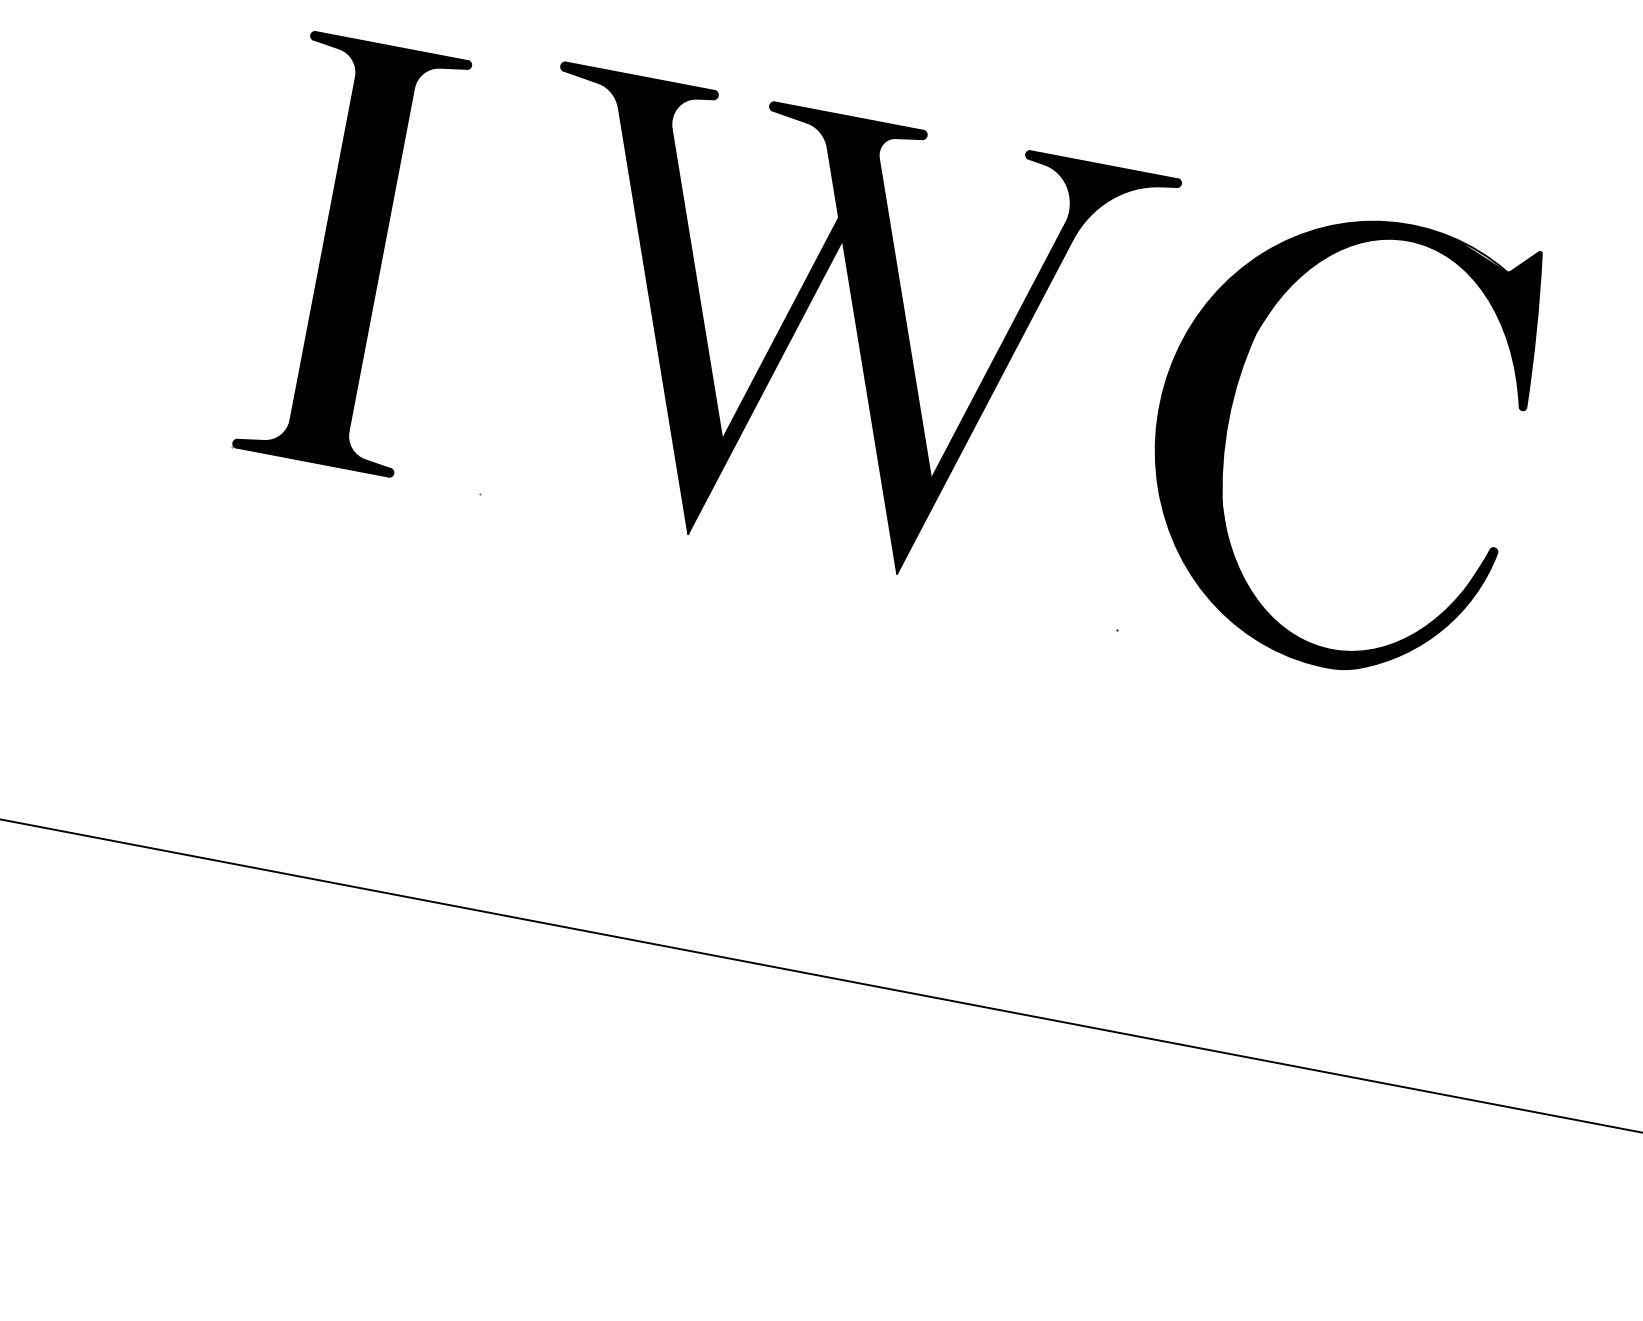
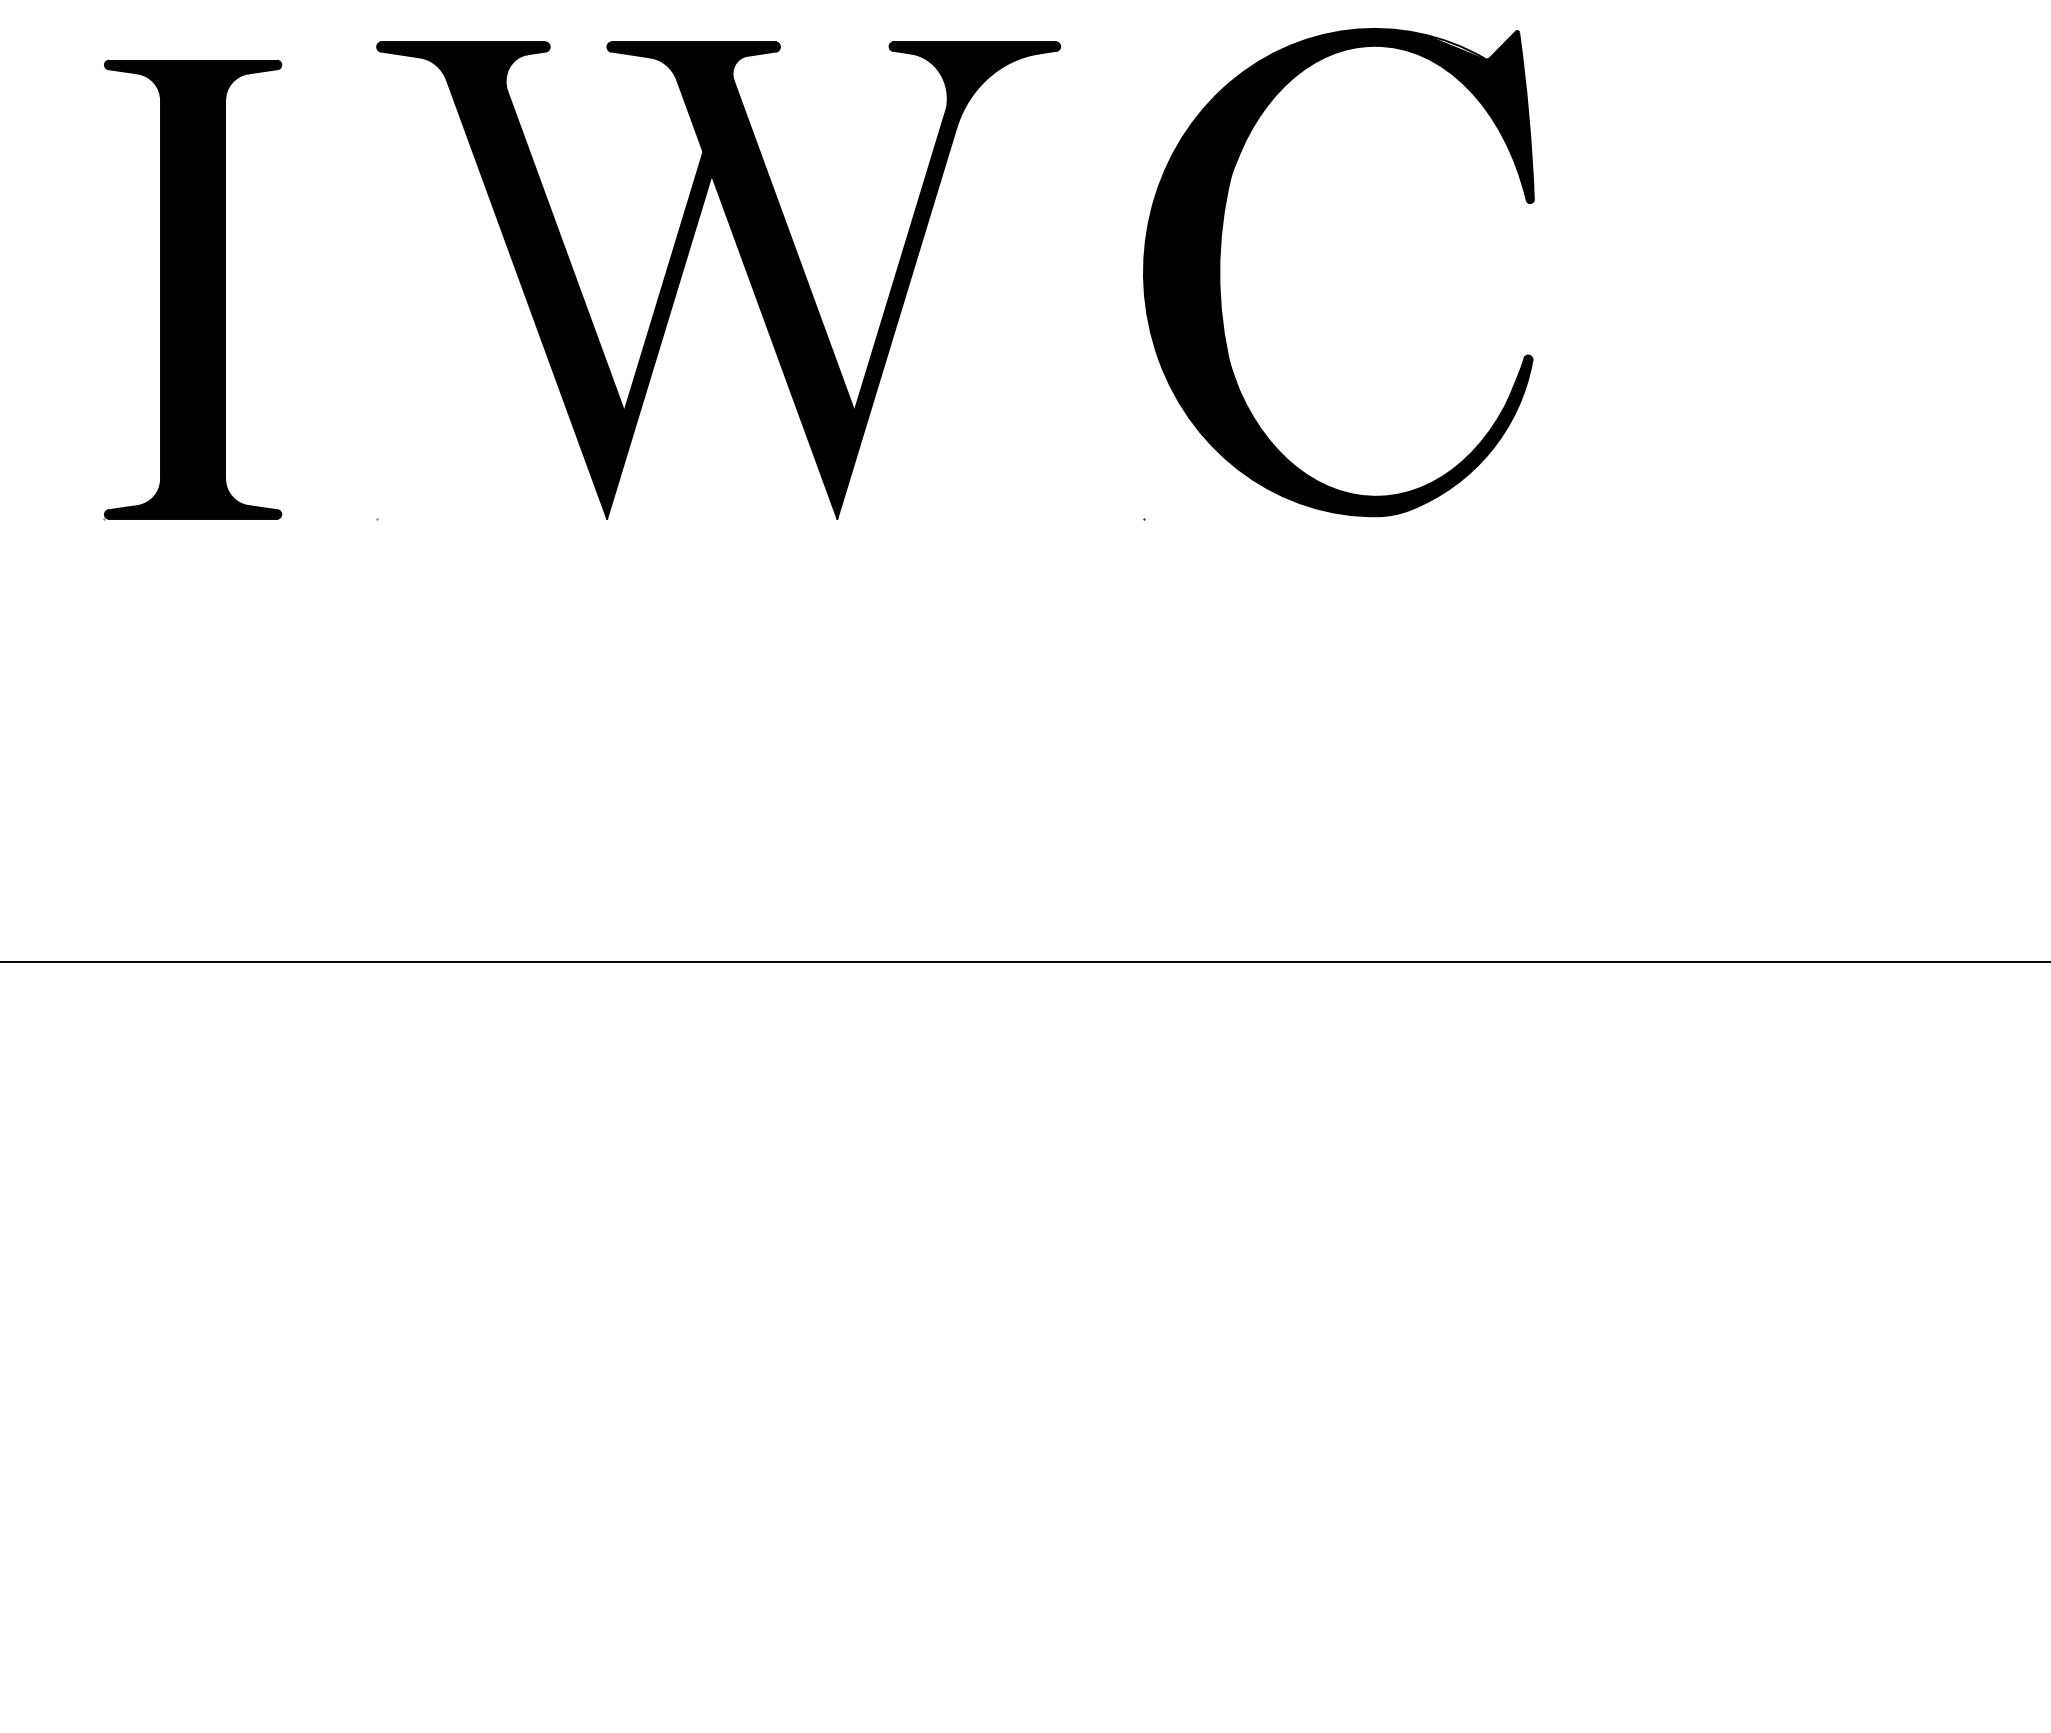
part: (1229, 421) -> (1220, 274), moved

